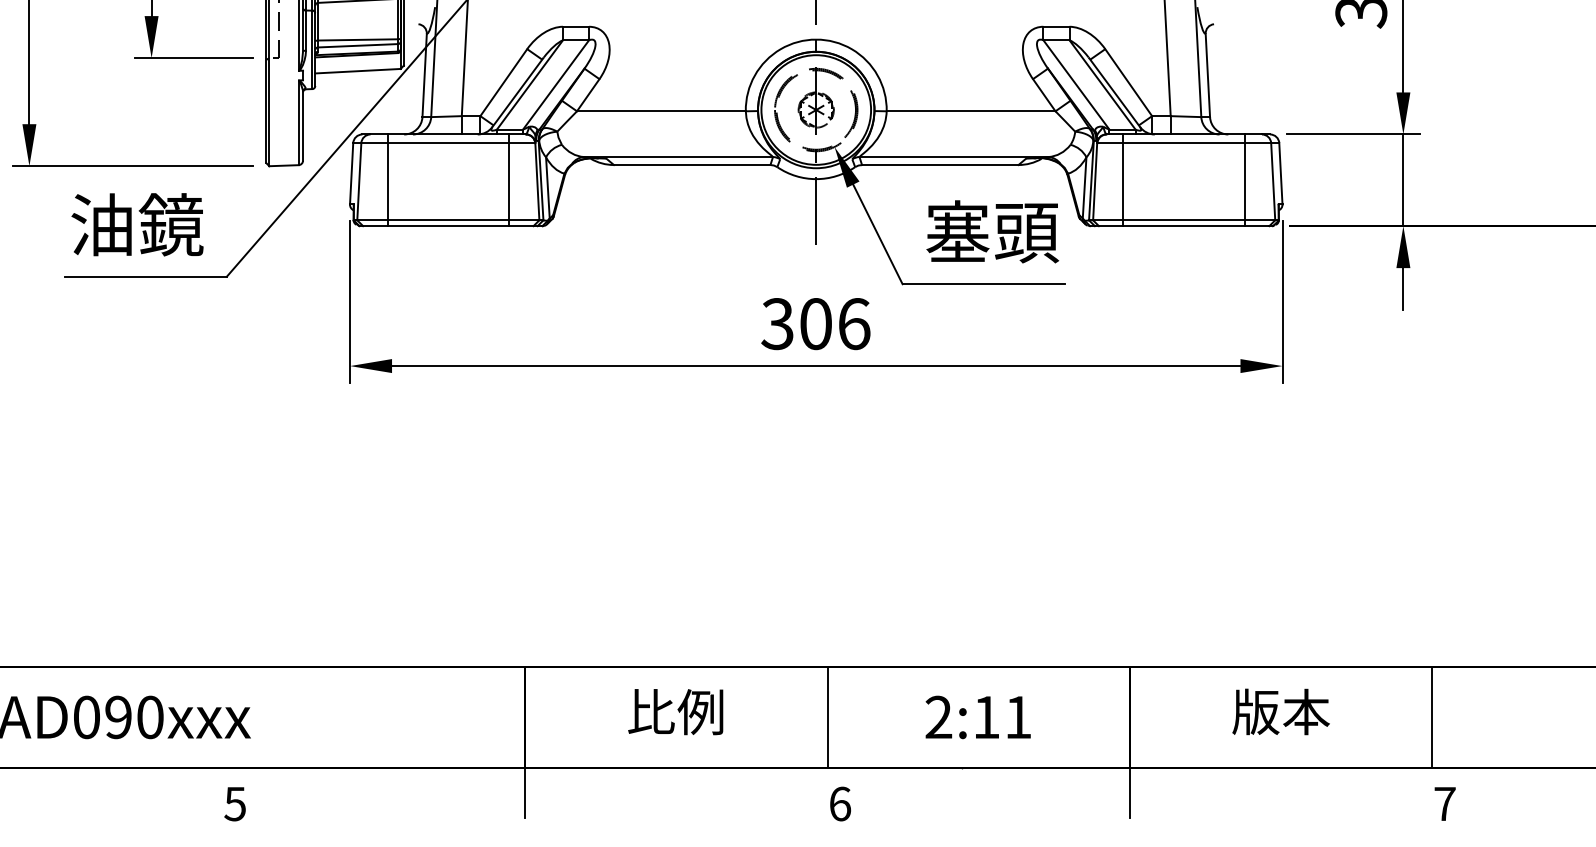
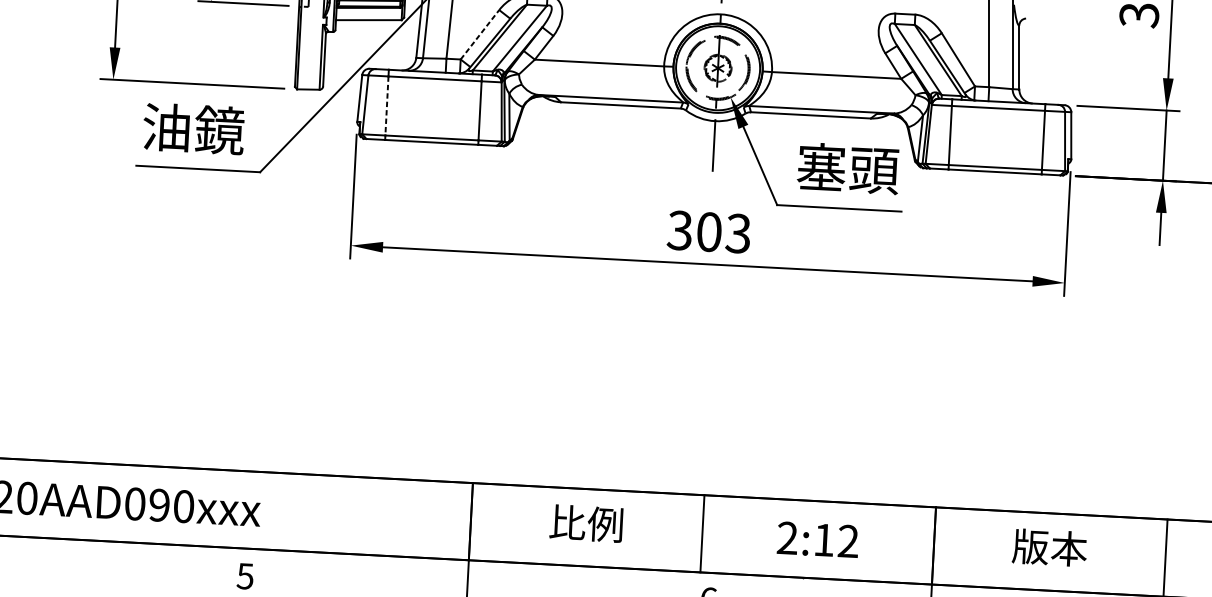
line: (503, 82) -> (479, 34), solid -> dashed
line: (387, 181) -> (386, 105), solid -> dashed
text: (853, 324) -> (738, 233), 306 -> 303
text: (1018, 716) -> (848, 540), 2:11 -> 2:12

